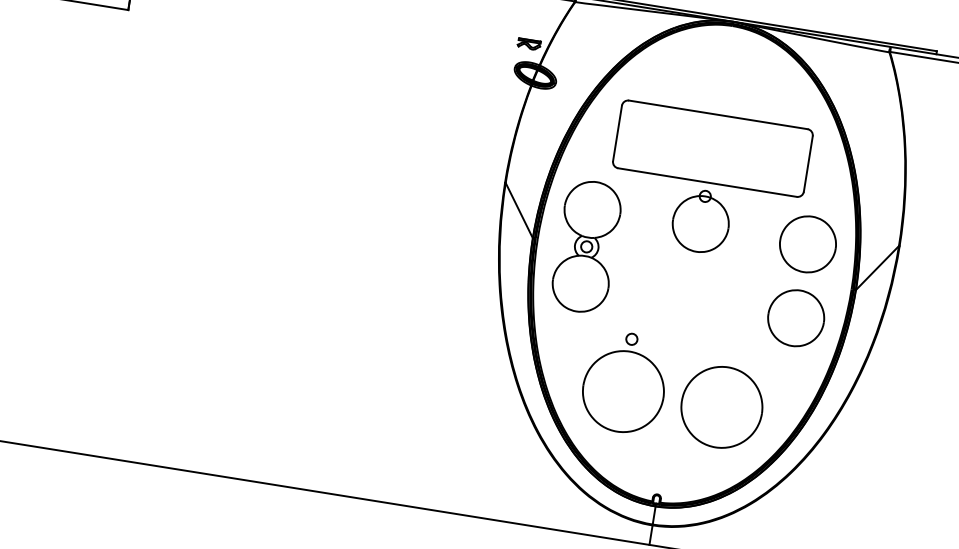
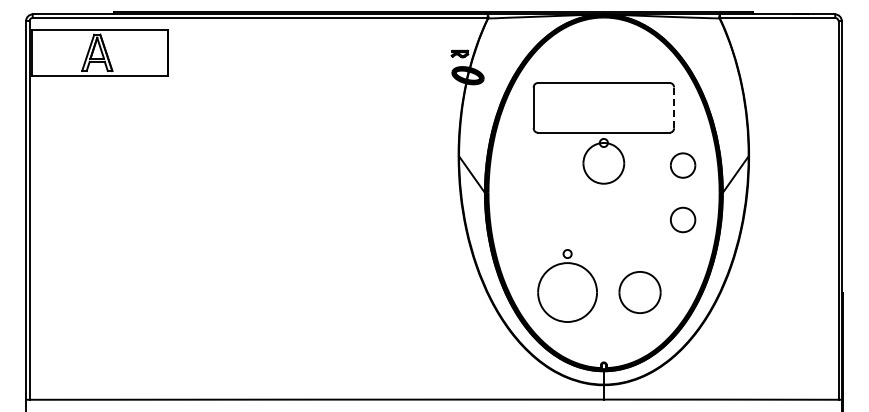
line: (808, 163) -> (674, 107), solid -> dashed
part: (807, 244) -> (682, 165), size x0.6
part: (586, 246) -> (524, 192), removed
part: (795, 317) -> (682, 219), size x0.6
part: (721, 407) -> (639, 292), size x0.7

